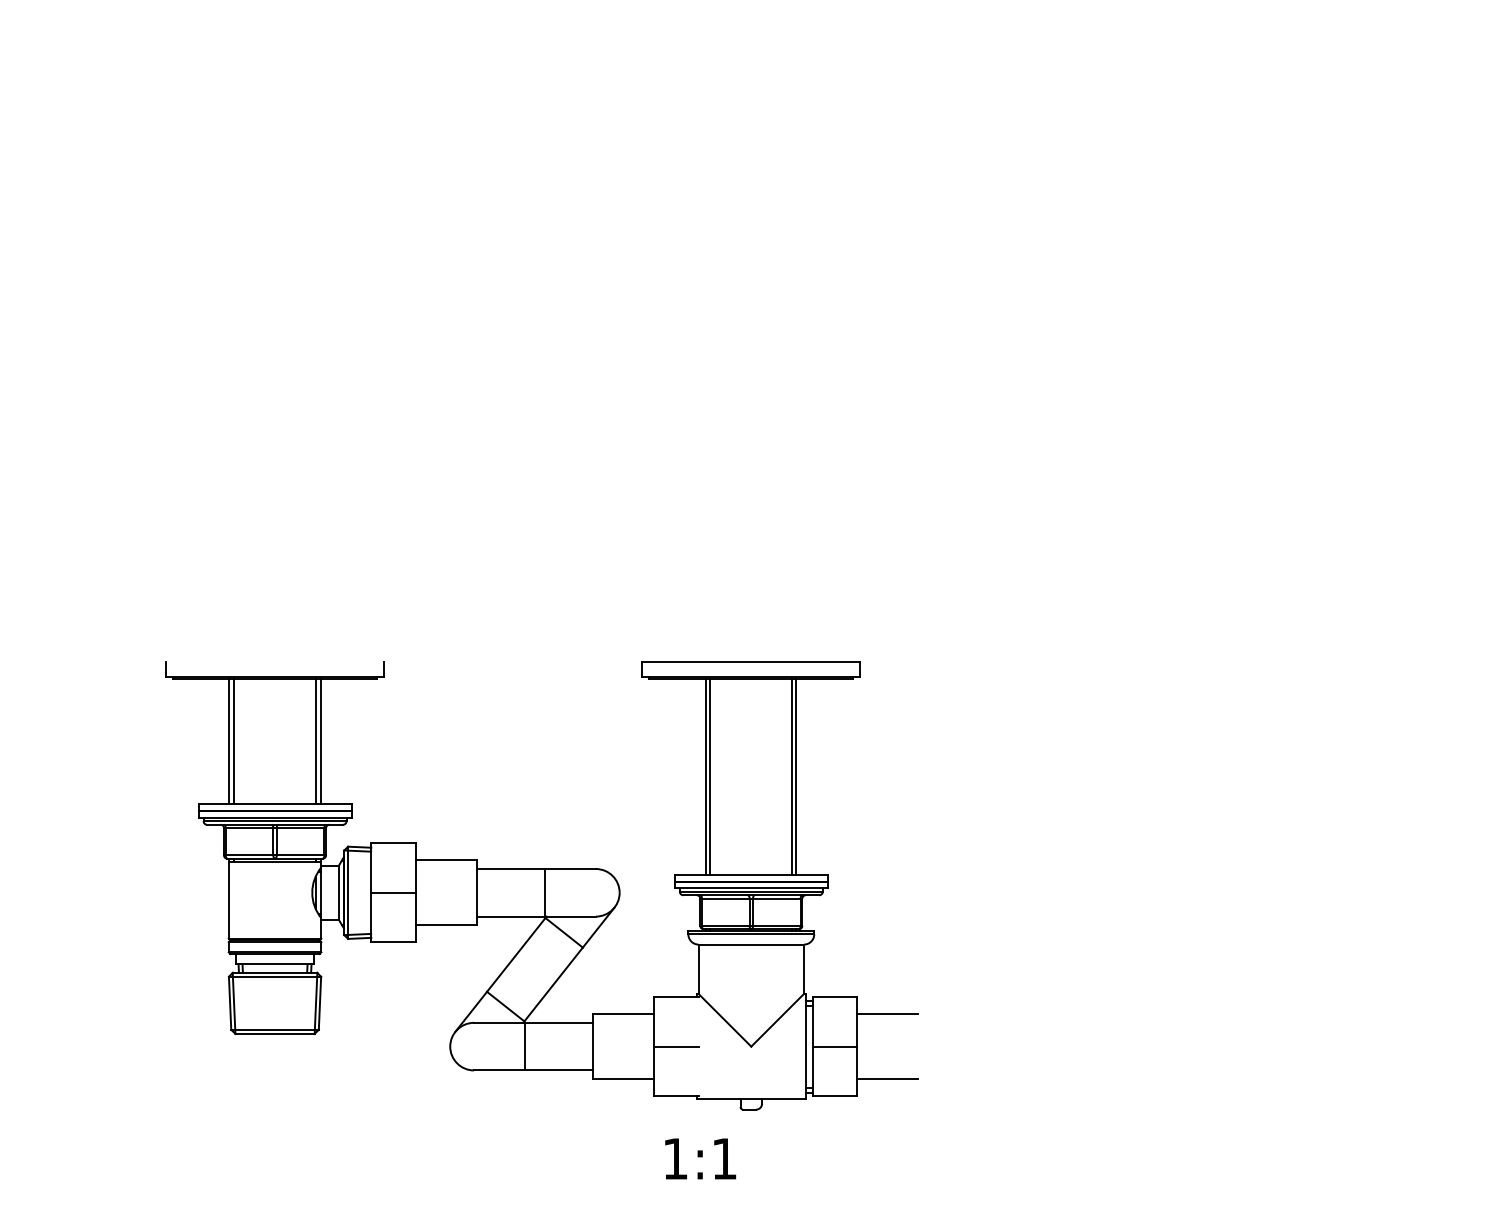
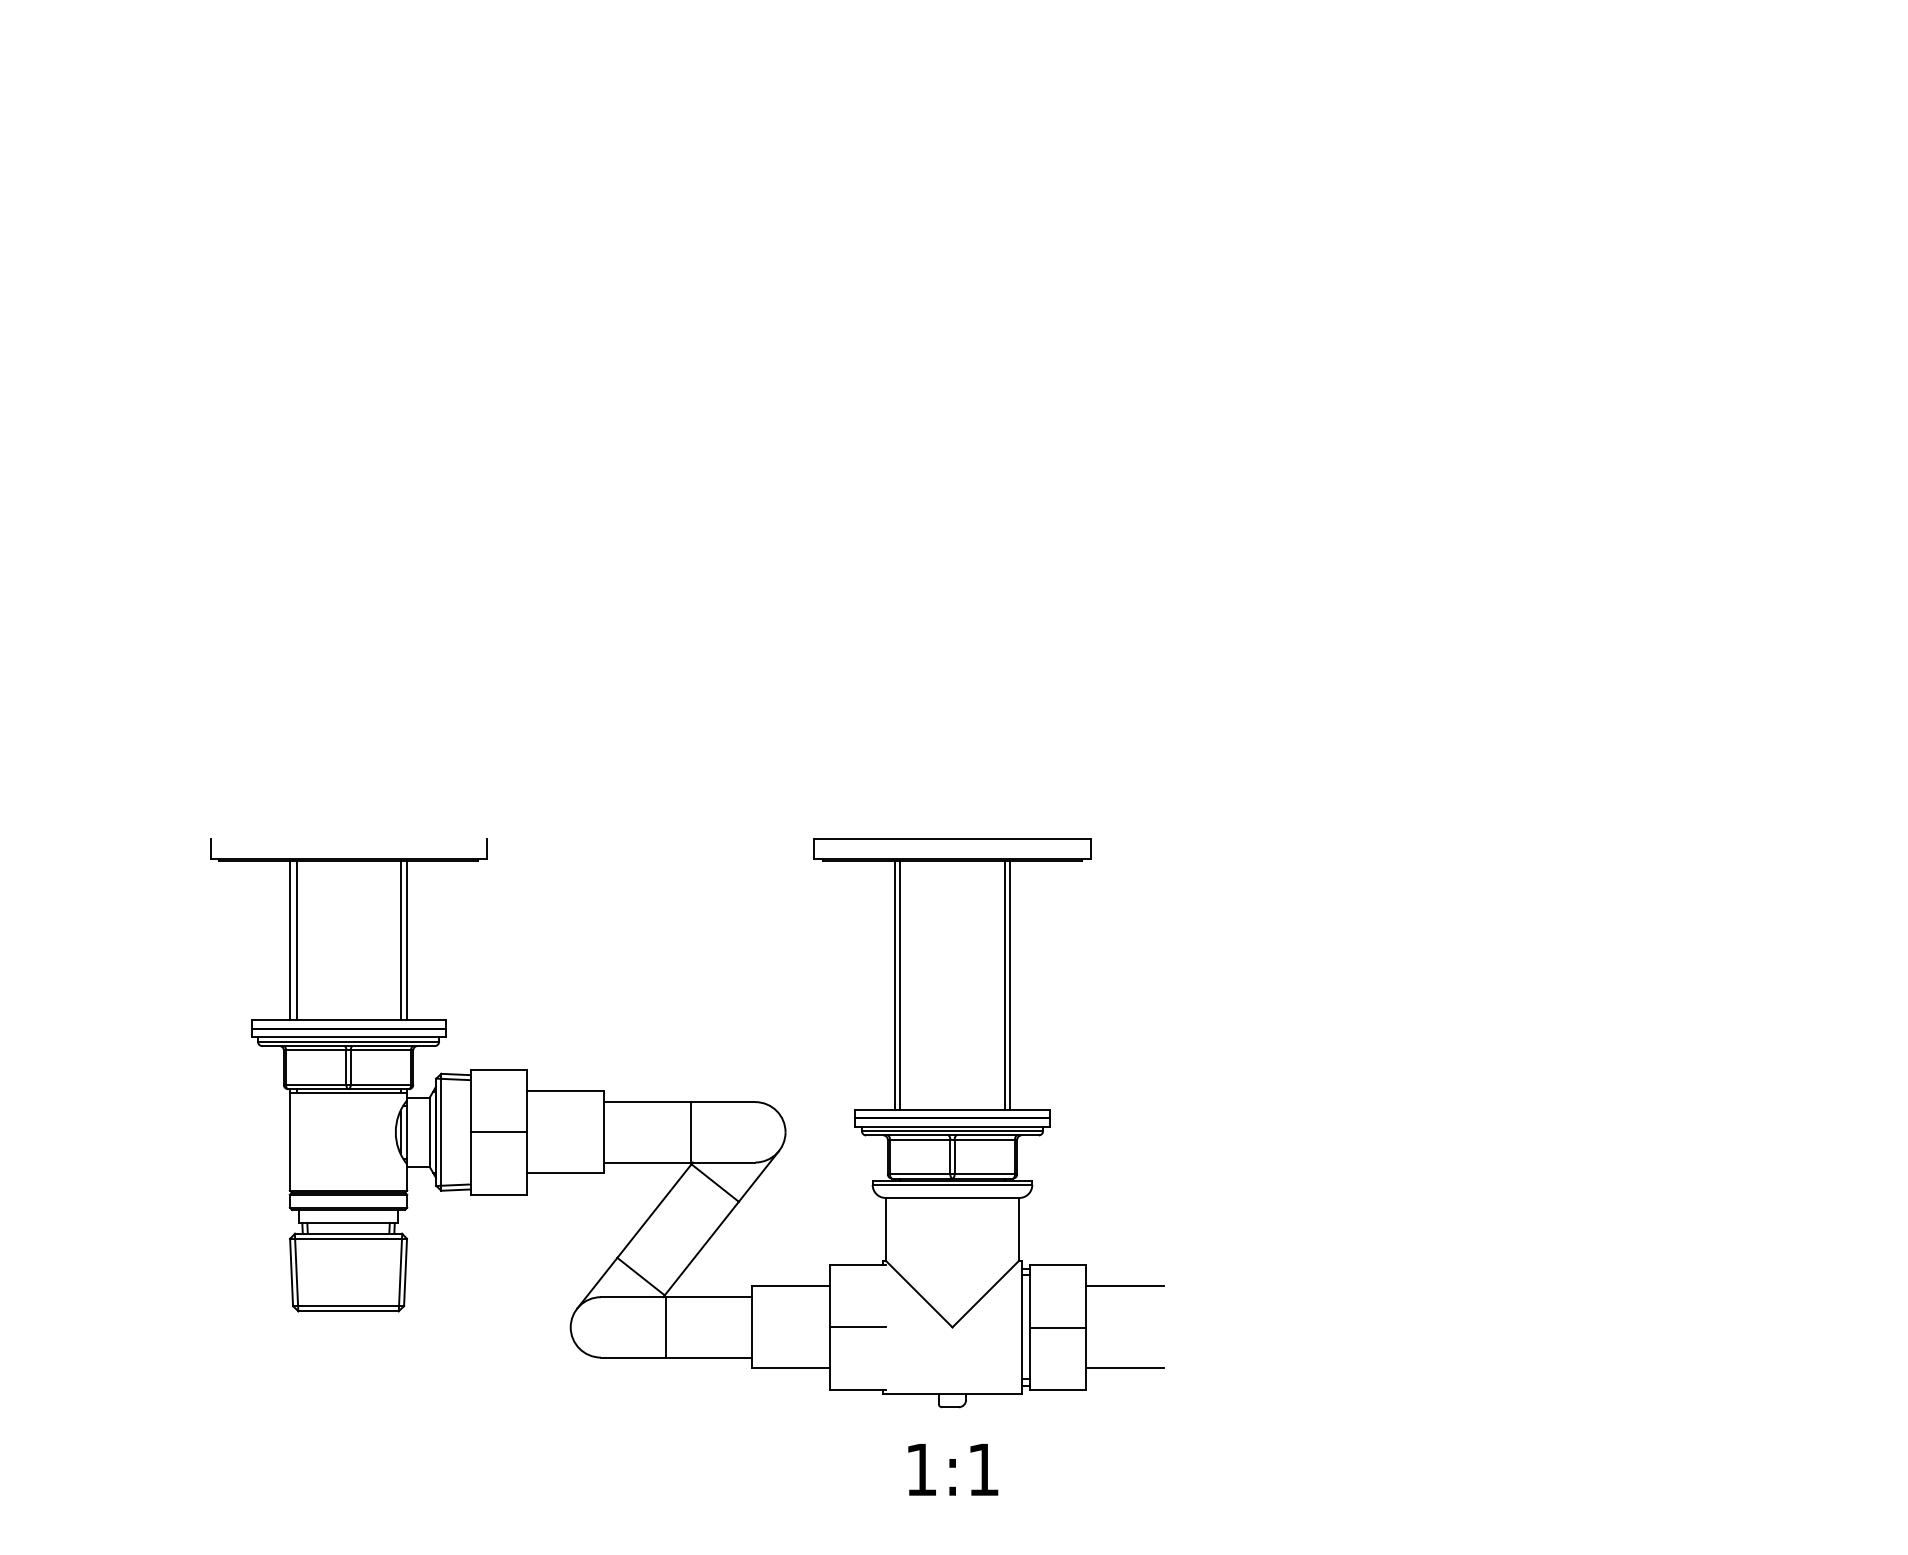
text: (700, 1158) -> (953, 1469), moved

